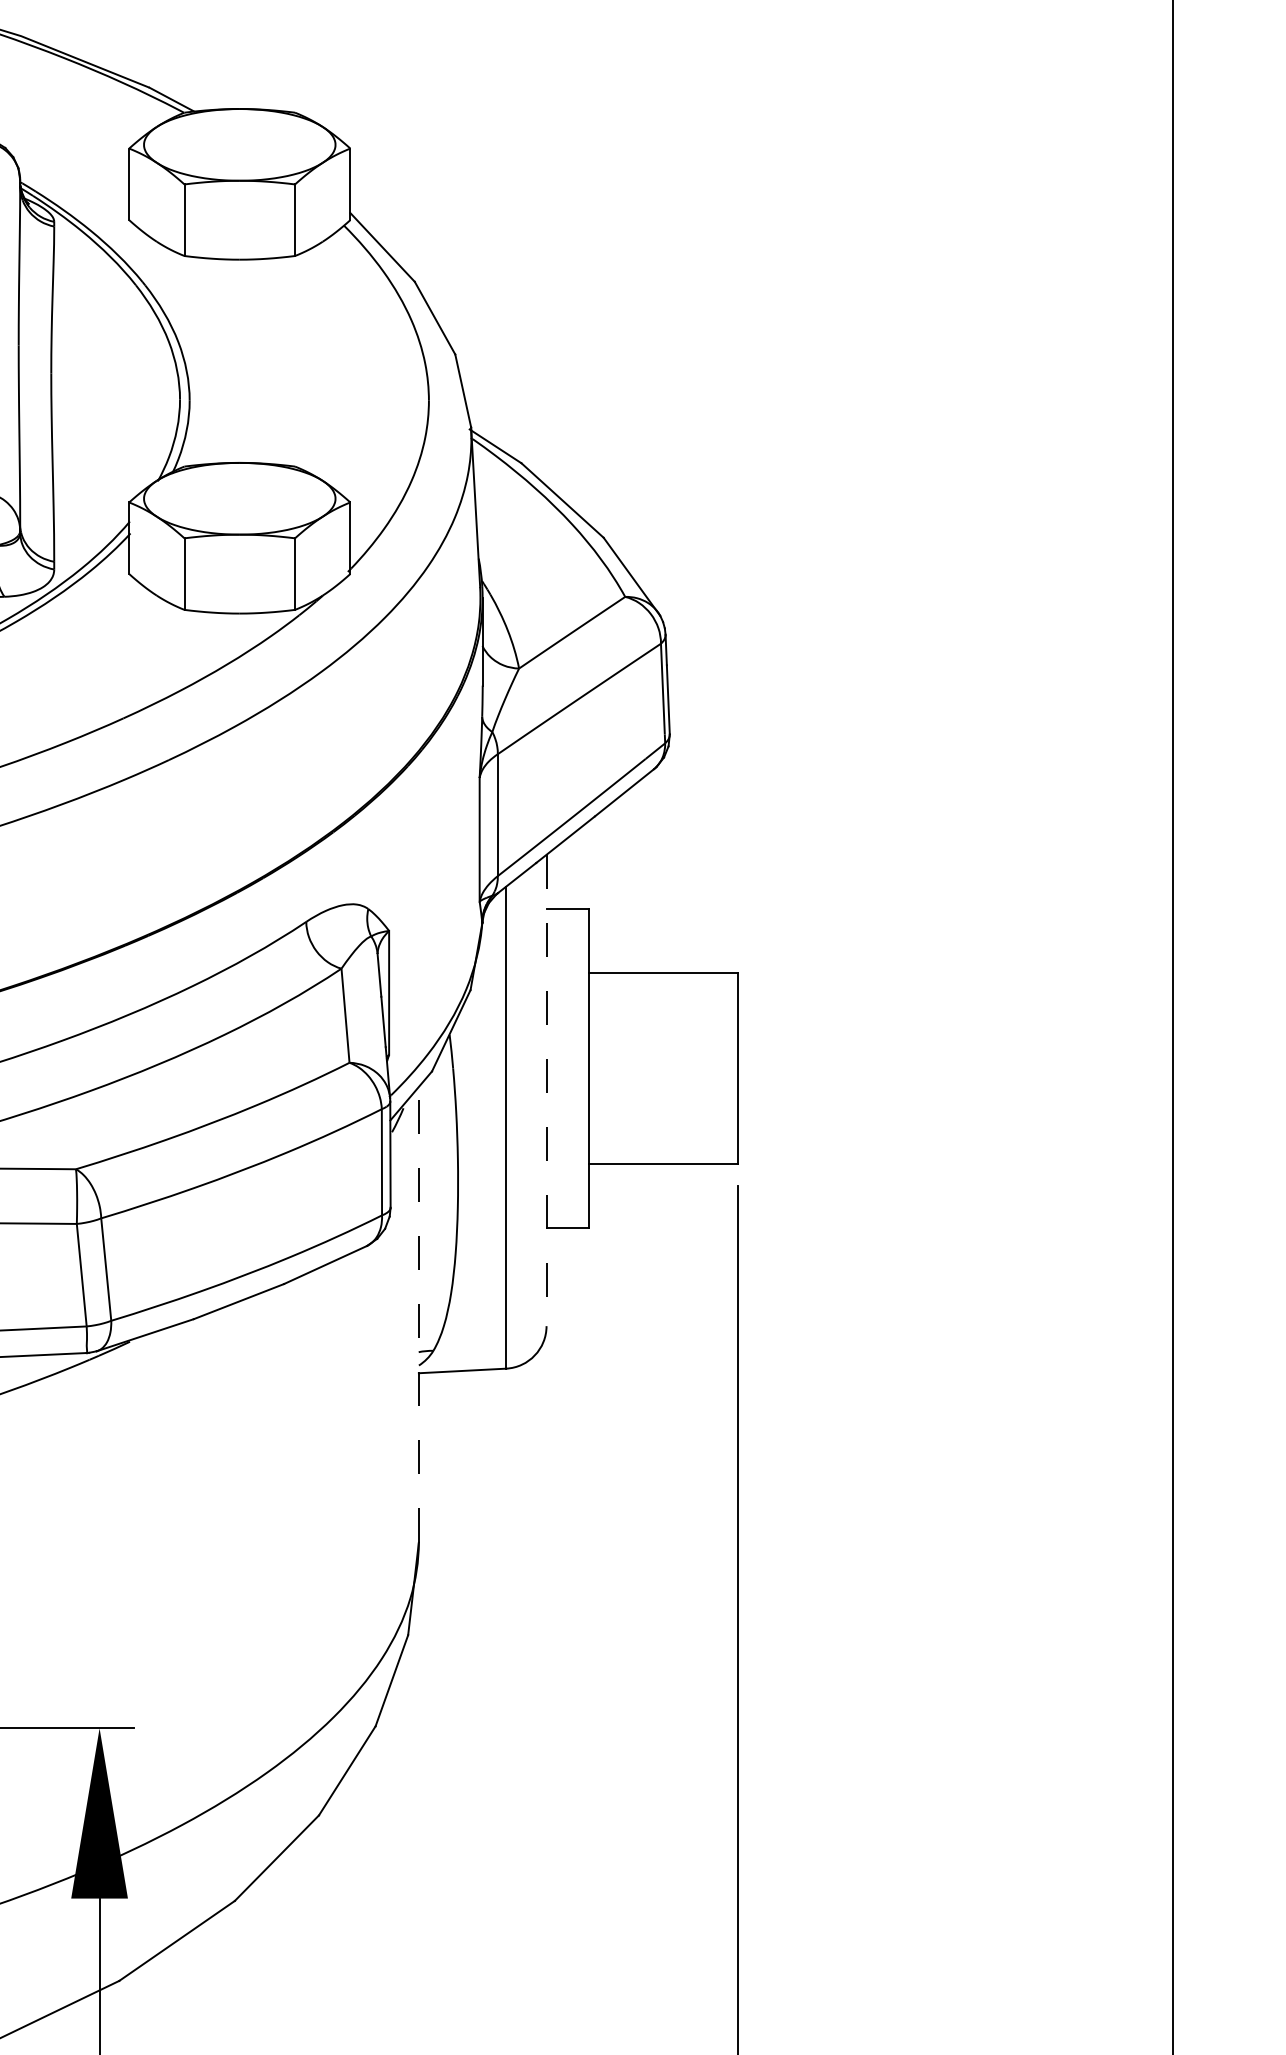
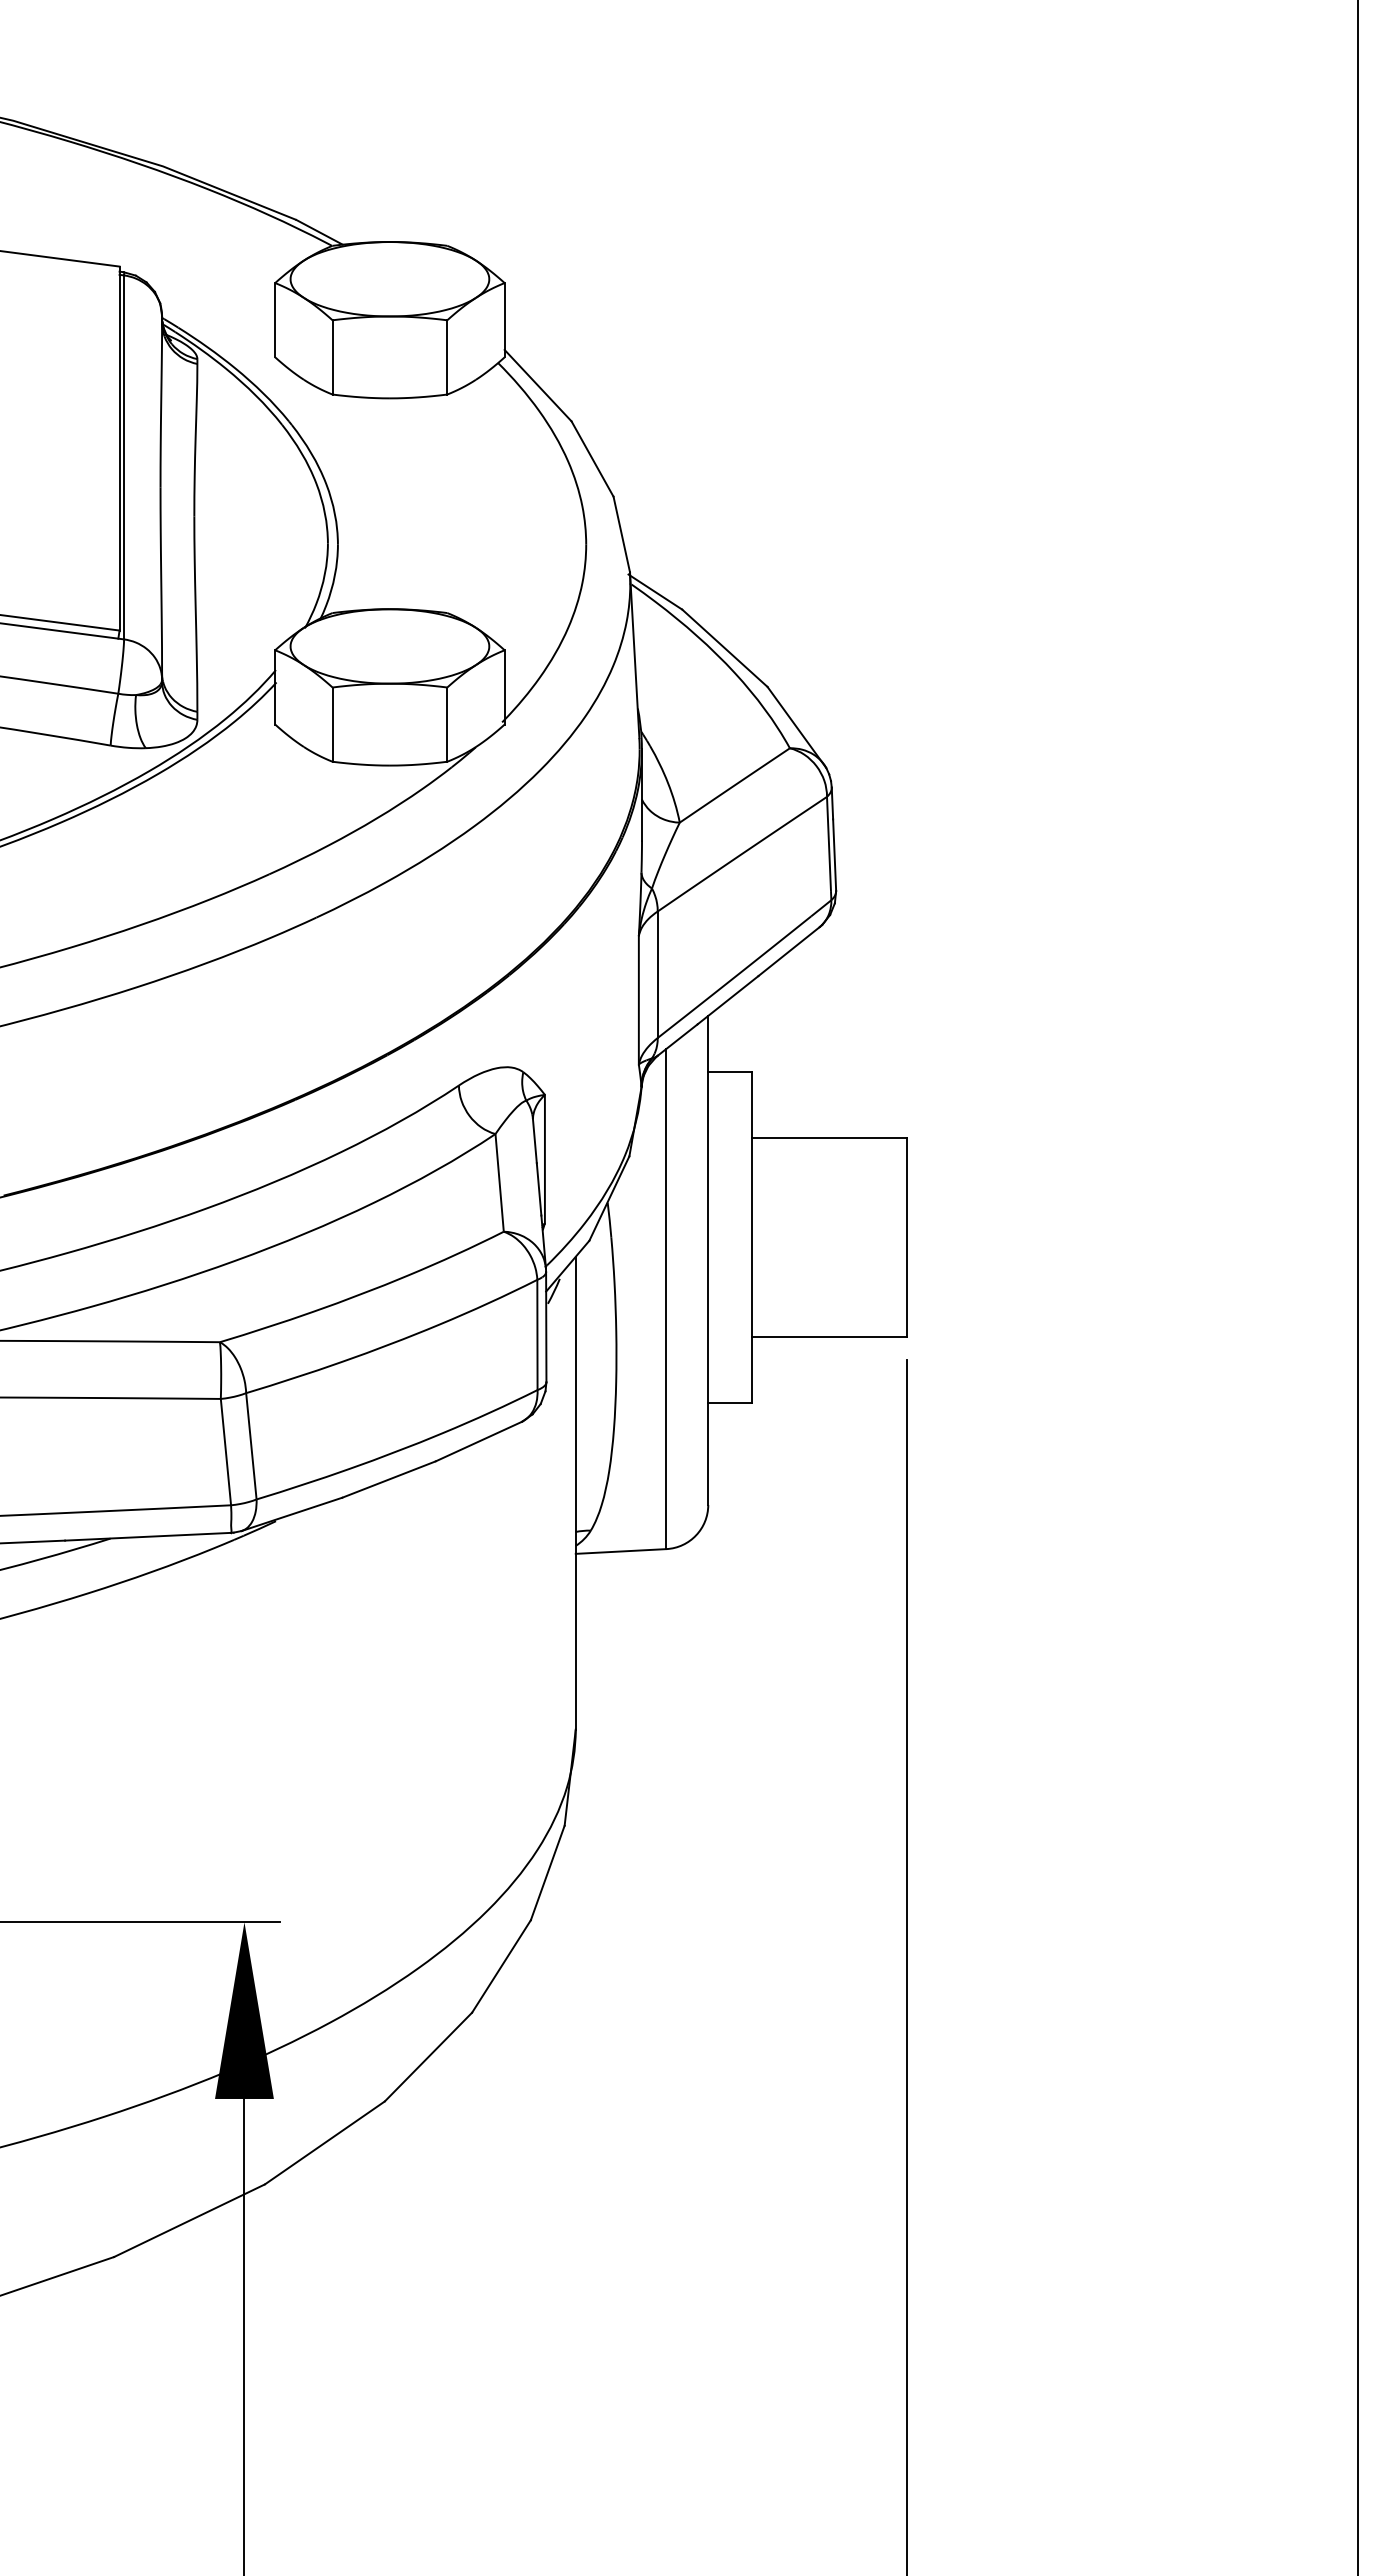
line: (546, 1090) -> (708, 1260), dashed -> solid
line: (418, 1314) -> (575, 1492), dashed -> solid

